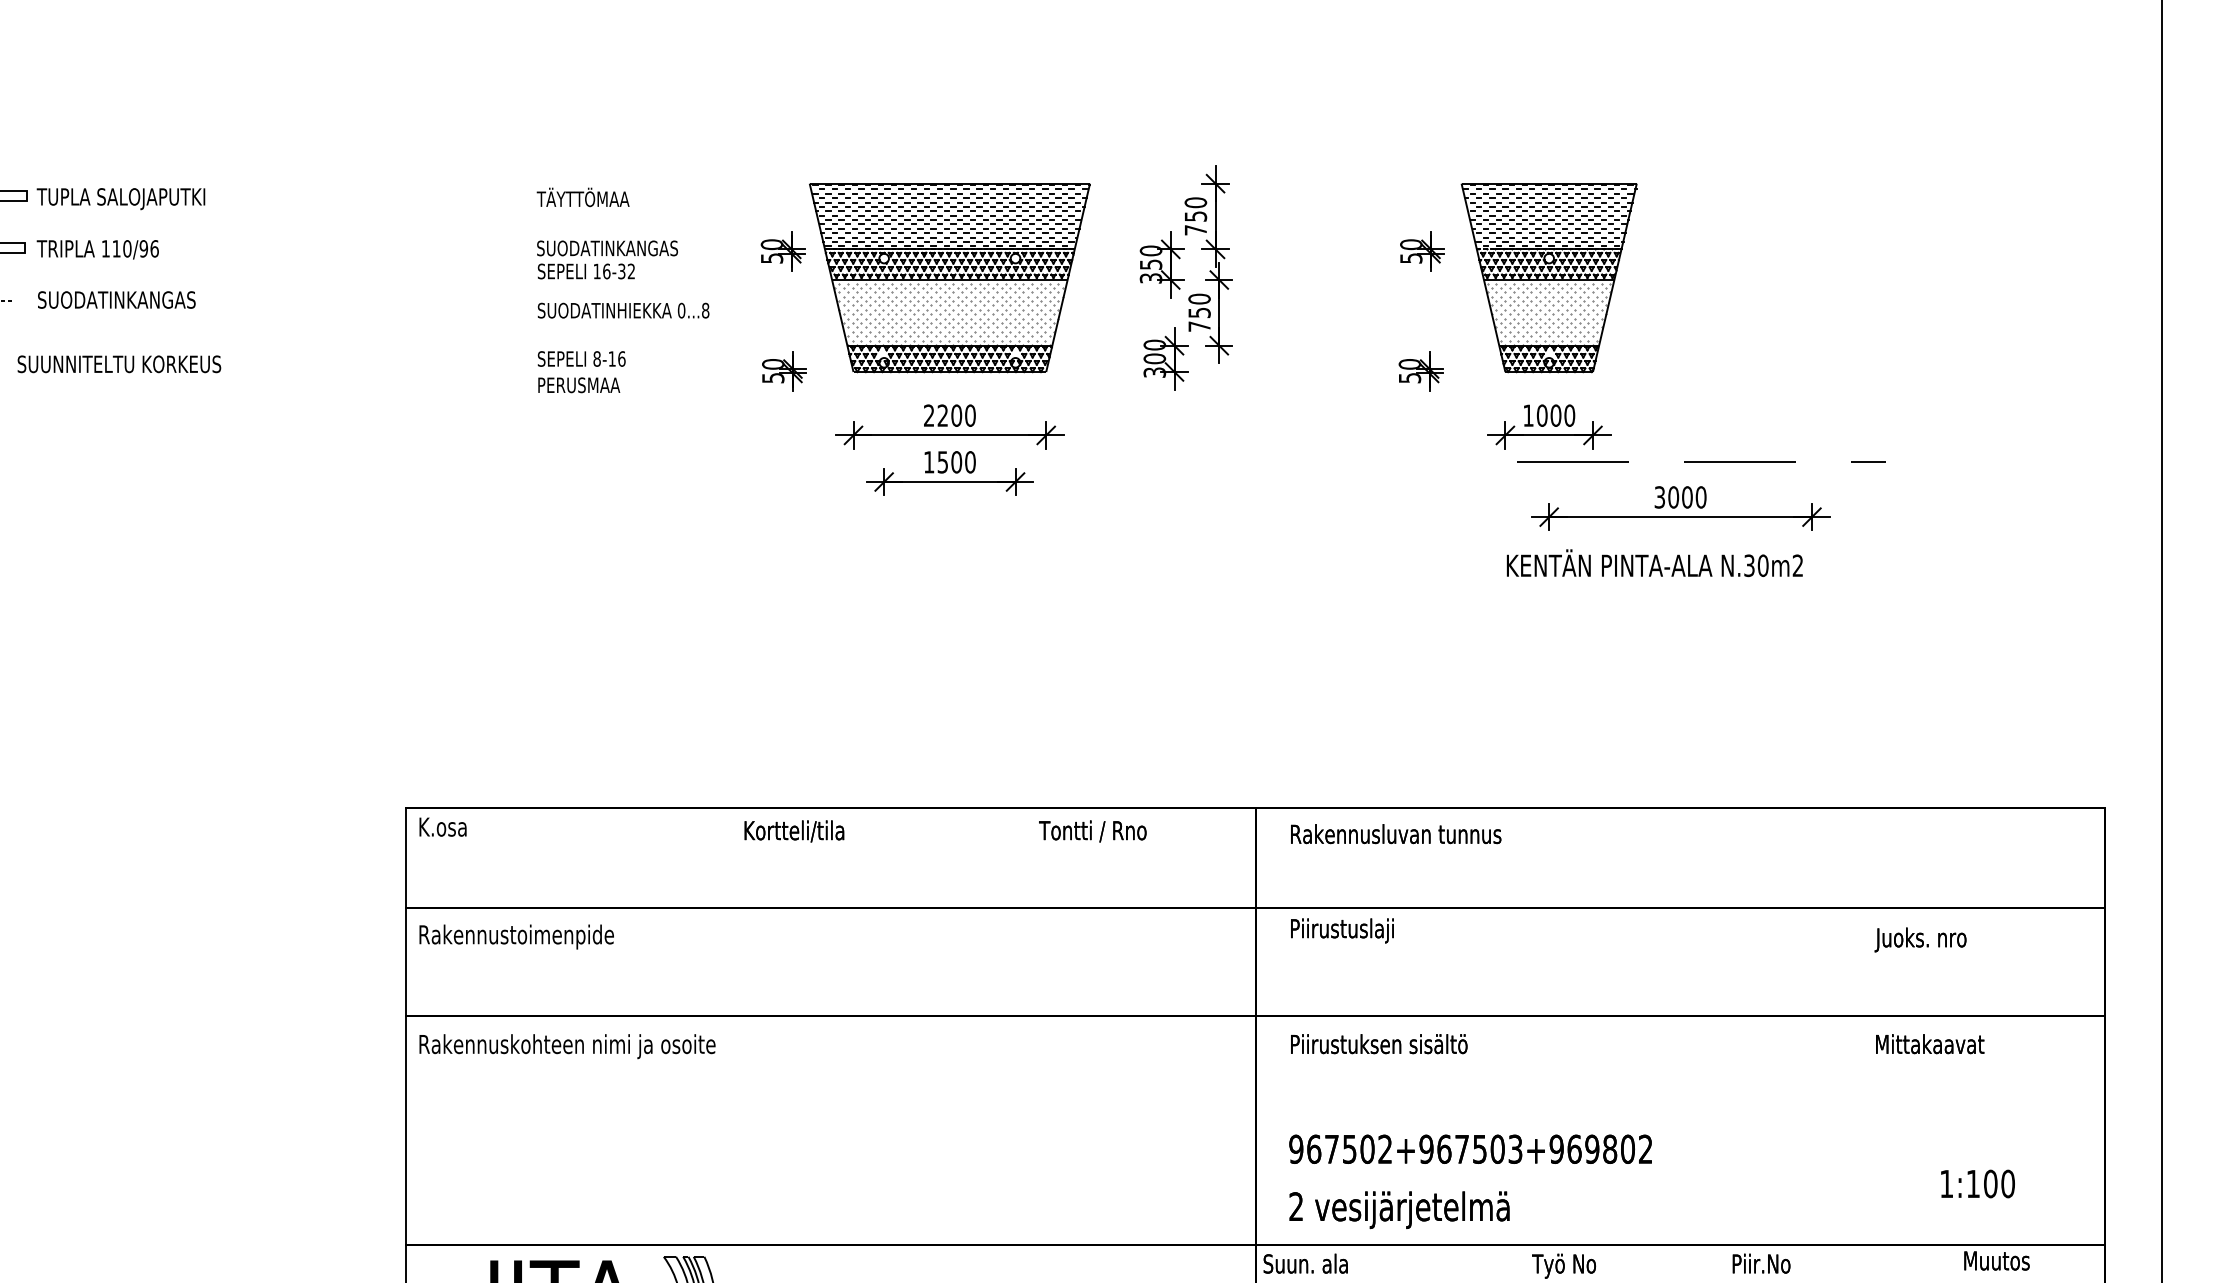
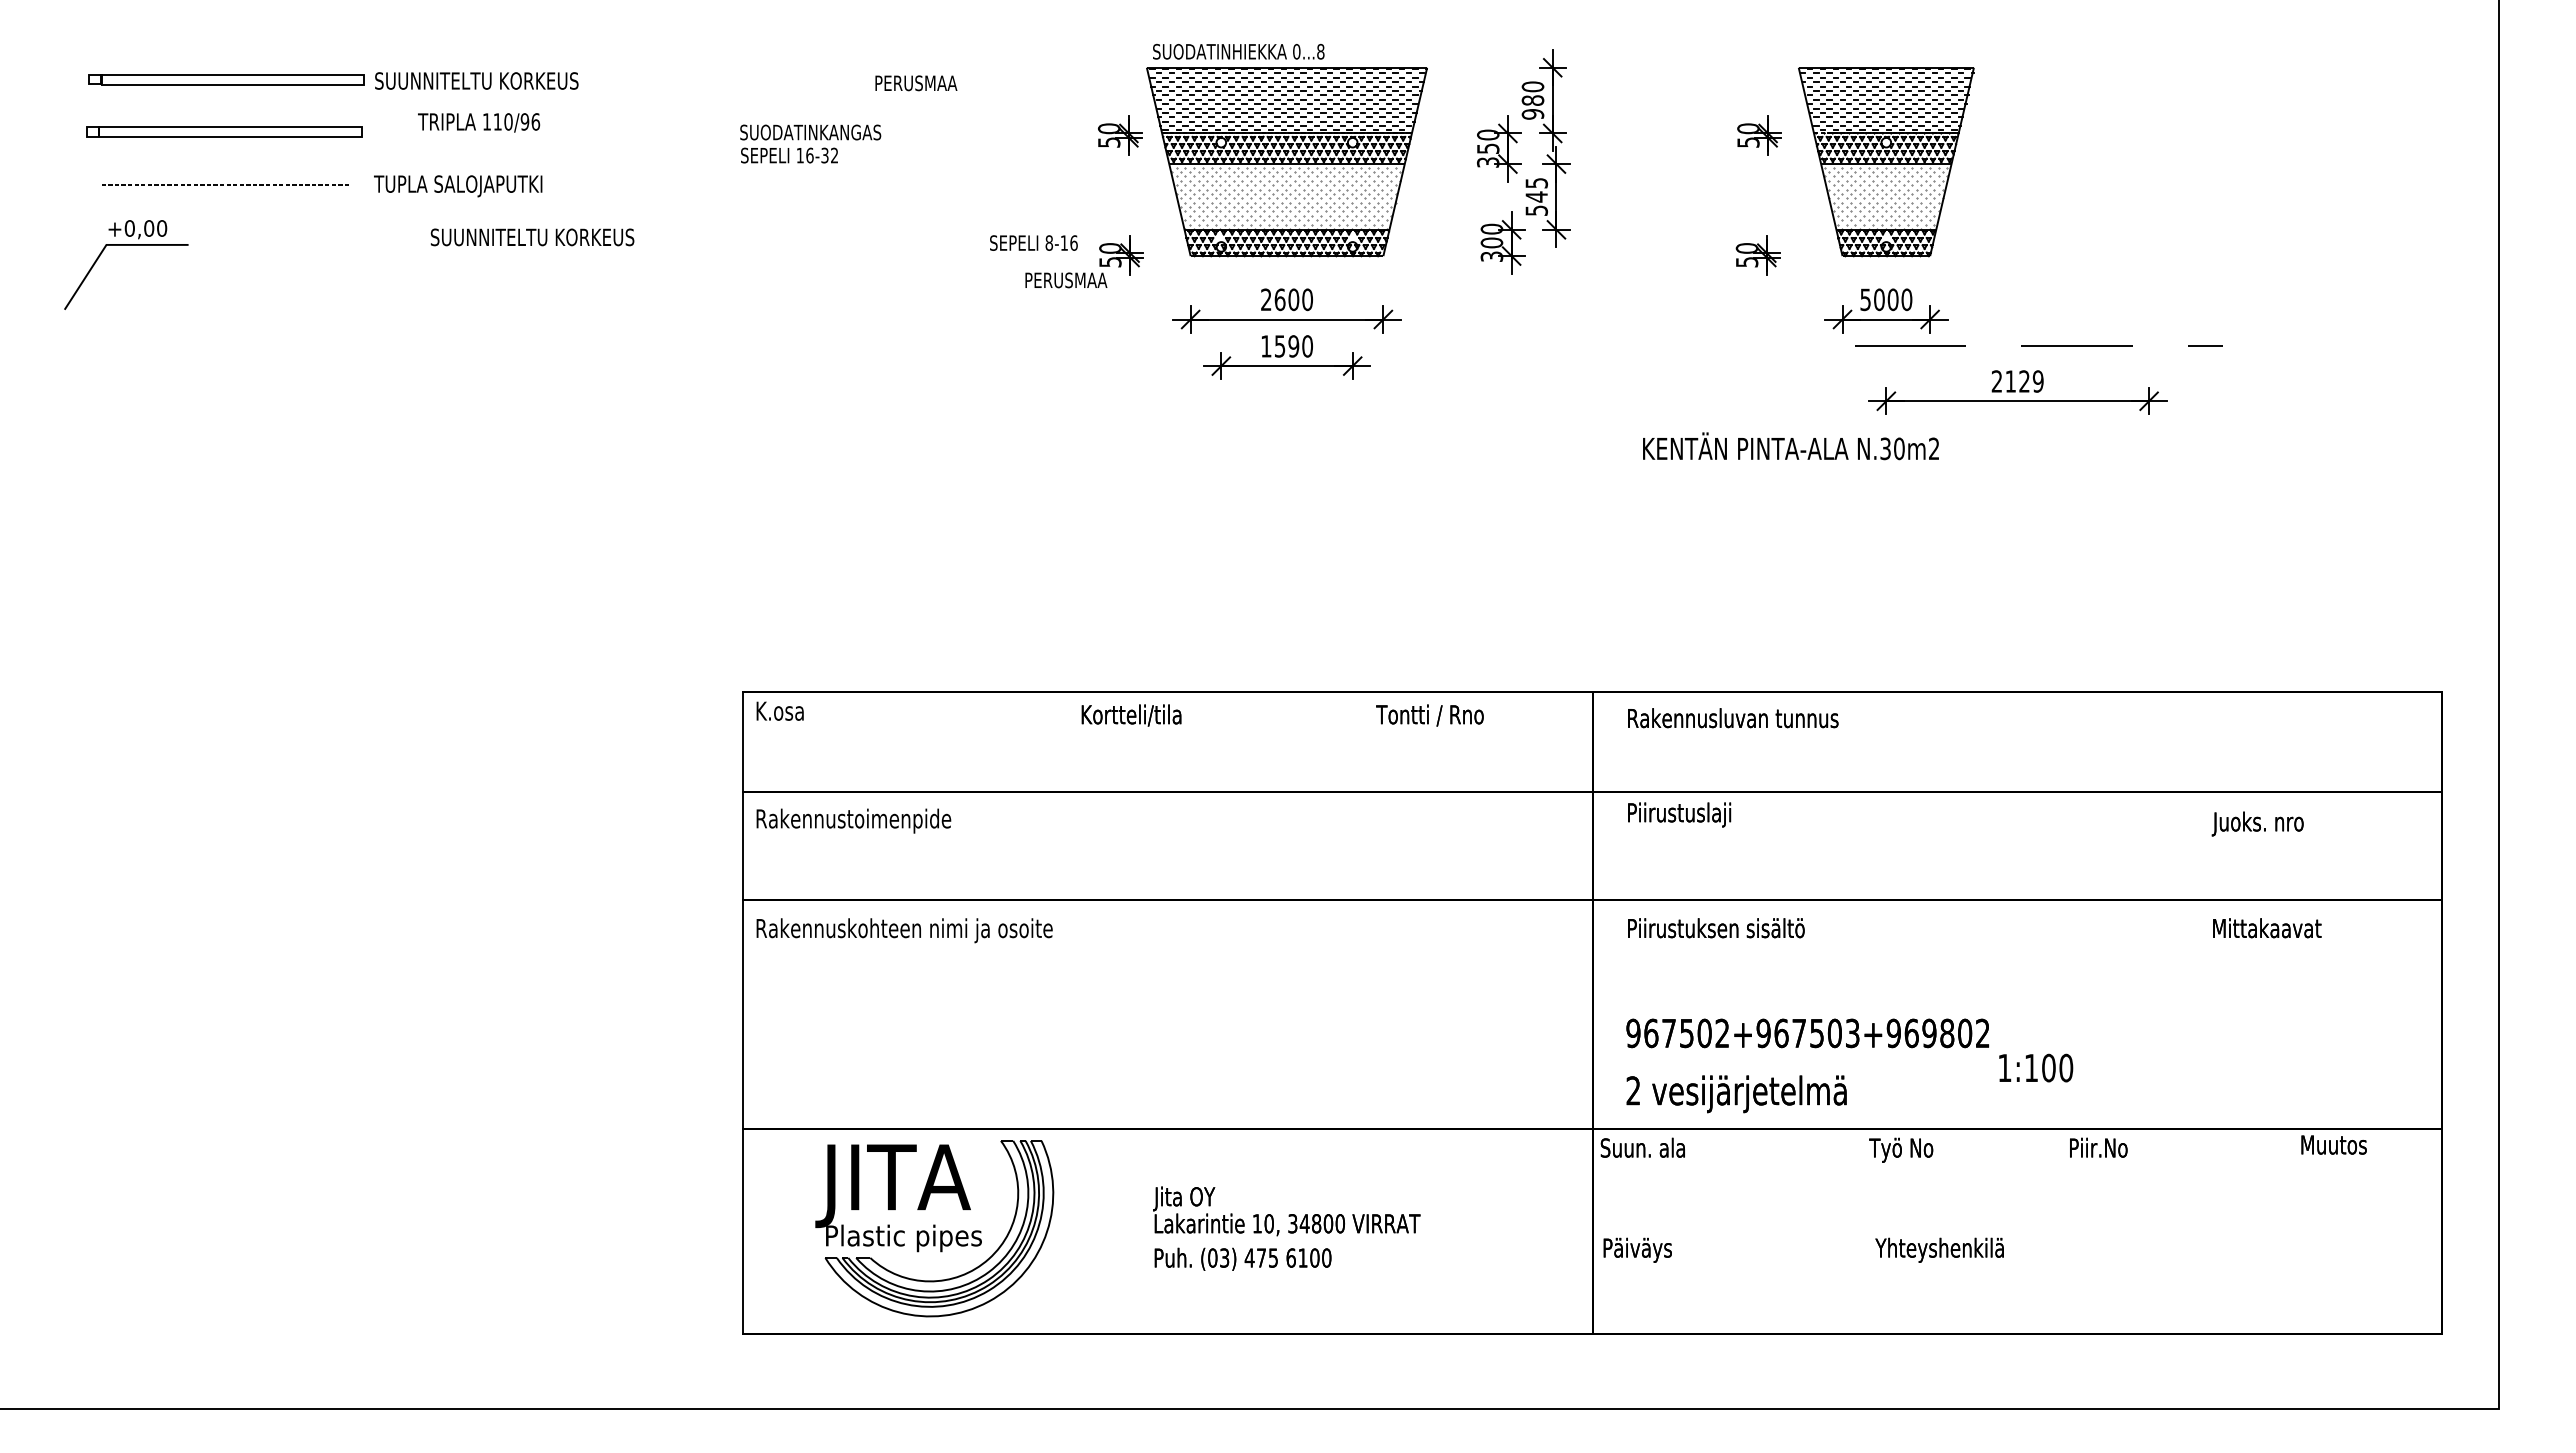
text: (583, 197) -> (920, 81), TÄYTTÖMAA -> PERUSMAA
text: (139, 199) -> (476, 83), TUPLA SALOJAPUTKI -> SUUNNITELTU KORKEUS
text: (1195, 223) -> (1532, 107), 750 -> 980
text: (98, 249) -> (479, 122), moved
text: (607, 259) -> (810, 143), moved
text: (121, 302) -> (458, 186), SUODATINKANGAS -> TUPLA SALOJAPUTKI
text: (623, 310) -> (1238, 51), moved
text: (1199, 312) -> (1536, 196), 750 -> 545
text: (581, 358) -> (1033, 242), moved
text: (119, 364) -> (532, 237), moved
text: (579, 385) -> (1066, 280), moved
text: (942, 415) -> (1279, 299), 2200 -> 2600
text: (1528, 415) -> (1865, 299), 1000 -> 5000
text: (956, 462) -> (1293, 346), 1500 -> 1590
text: (1680, 497) -> (2017, 381), 3000 -> 2129
text: (1654, 563) -> (1790, 446), moved
text: (1978, 1183) -> (2036, 1067), moved

